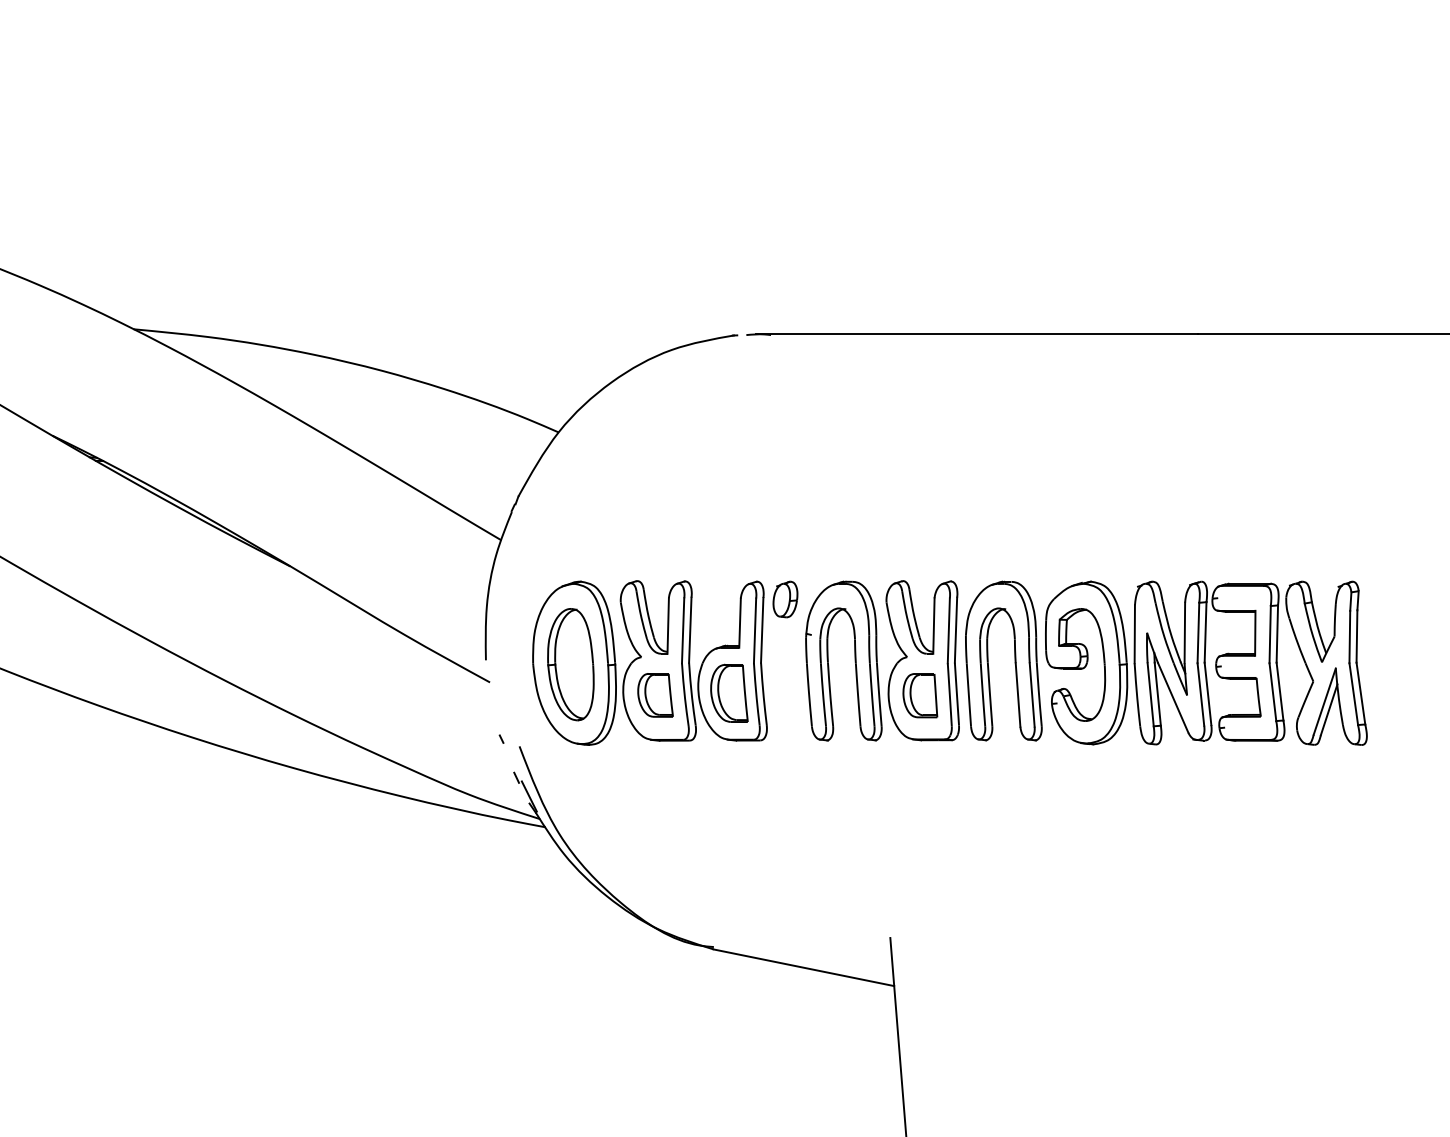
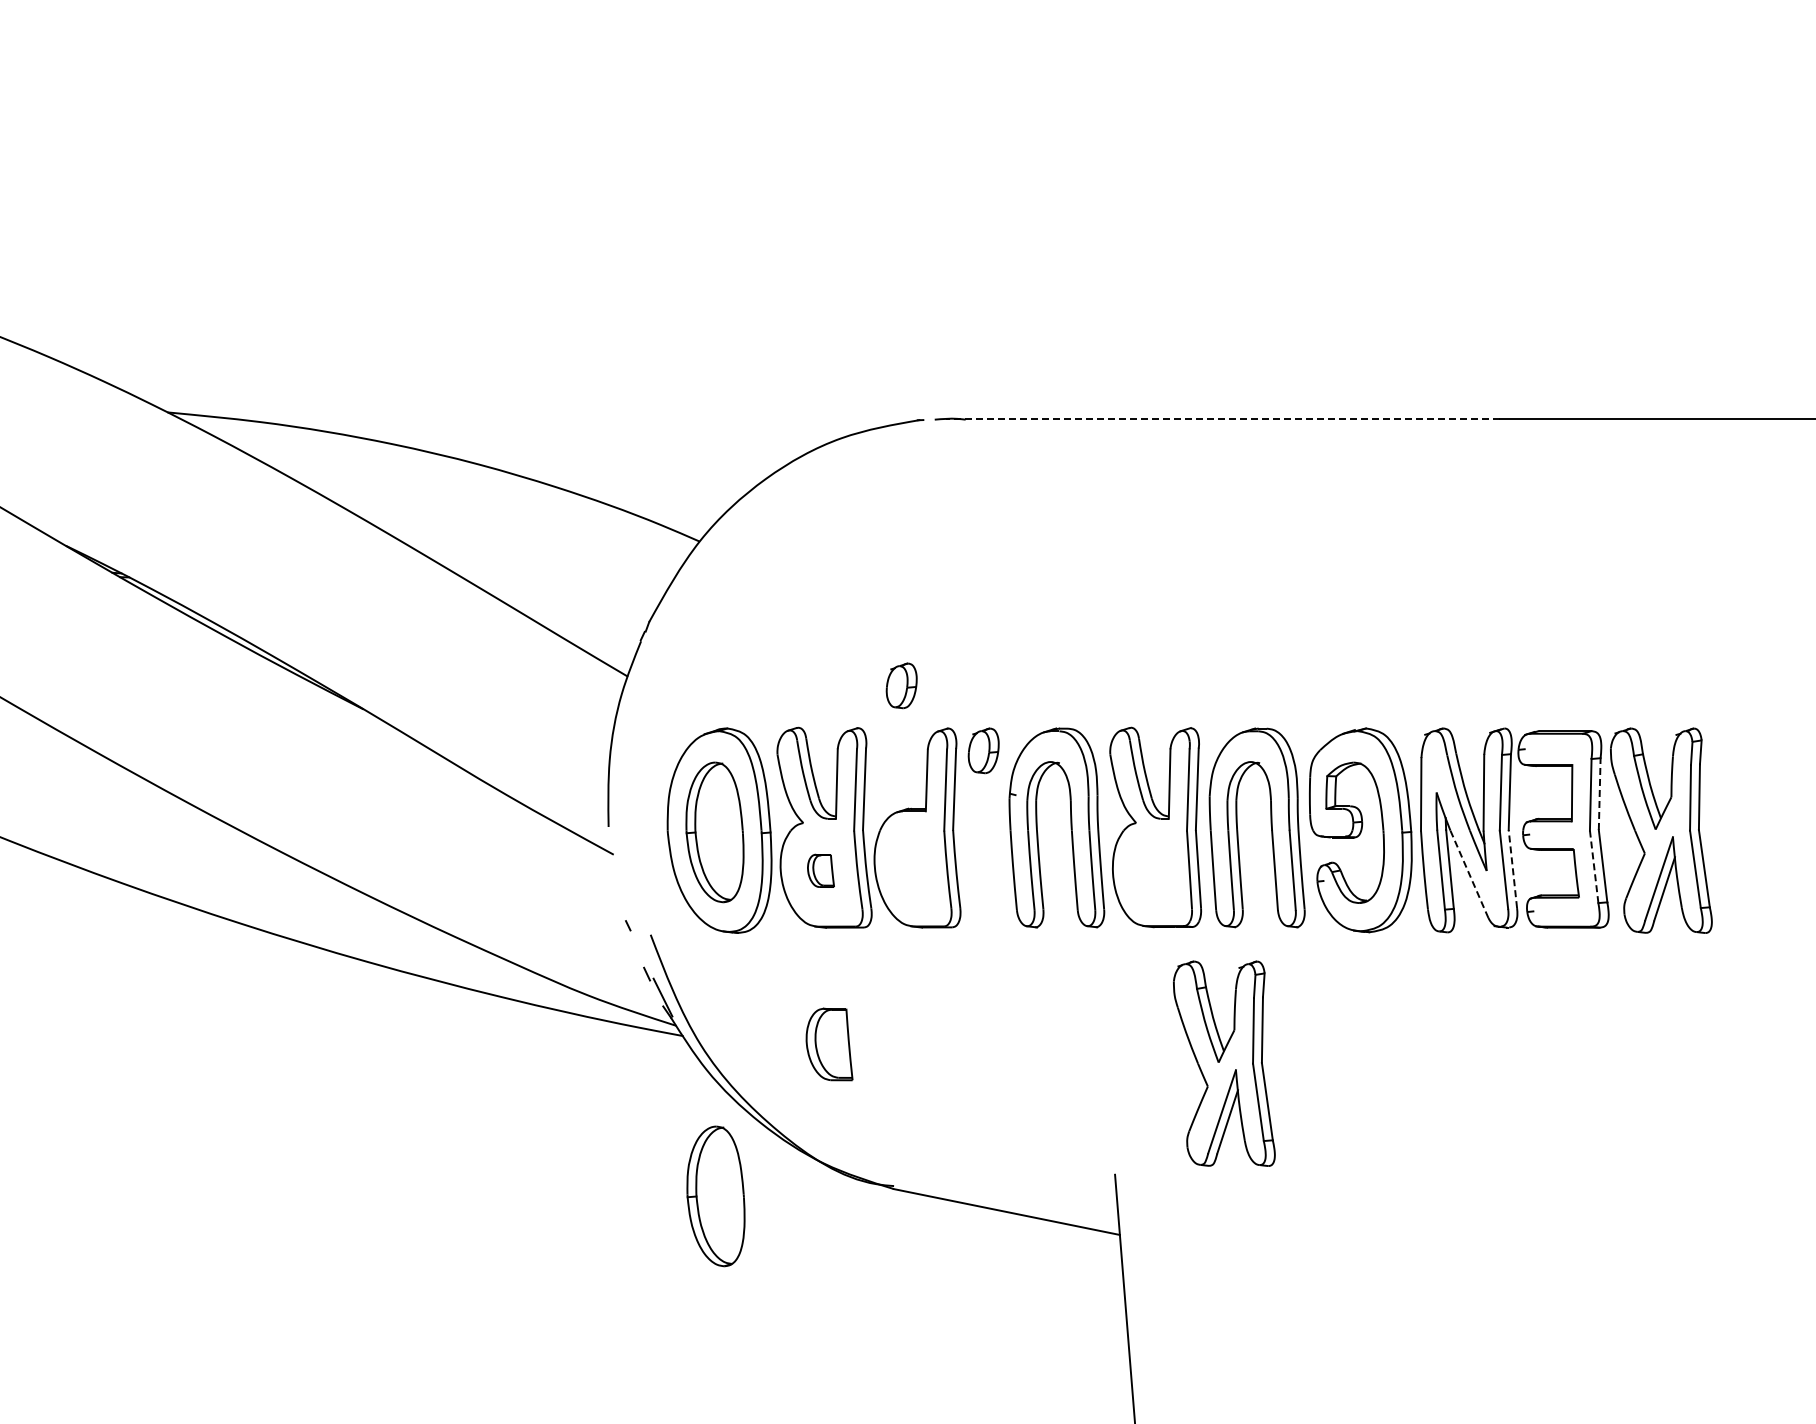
line: (976, 334) -> (1223, 418), solid -> dashed
part: (719, 547) -> (901, 685), added
line: (1277, 634) -> (1599, 794), solid -> dashed
line: (1273, 691) -> (1594, 866), solid -> dashed
part: (729, 693) -> (829, 1044), moved
line: (1207, 693) -> (1512, 868), solid -> dashed
part: (655, 695) -> (820, 870), size x0.6
part: (920, 695) -> (1152, 871), removed
line: (1173, 698) -> (1469, 874), solid -> dashed
part: (977, 849) -> (1224, 1063), added
part: (571, 955) -> (715, 1196), added

